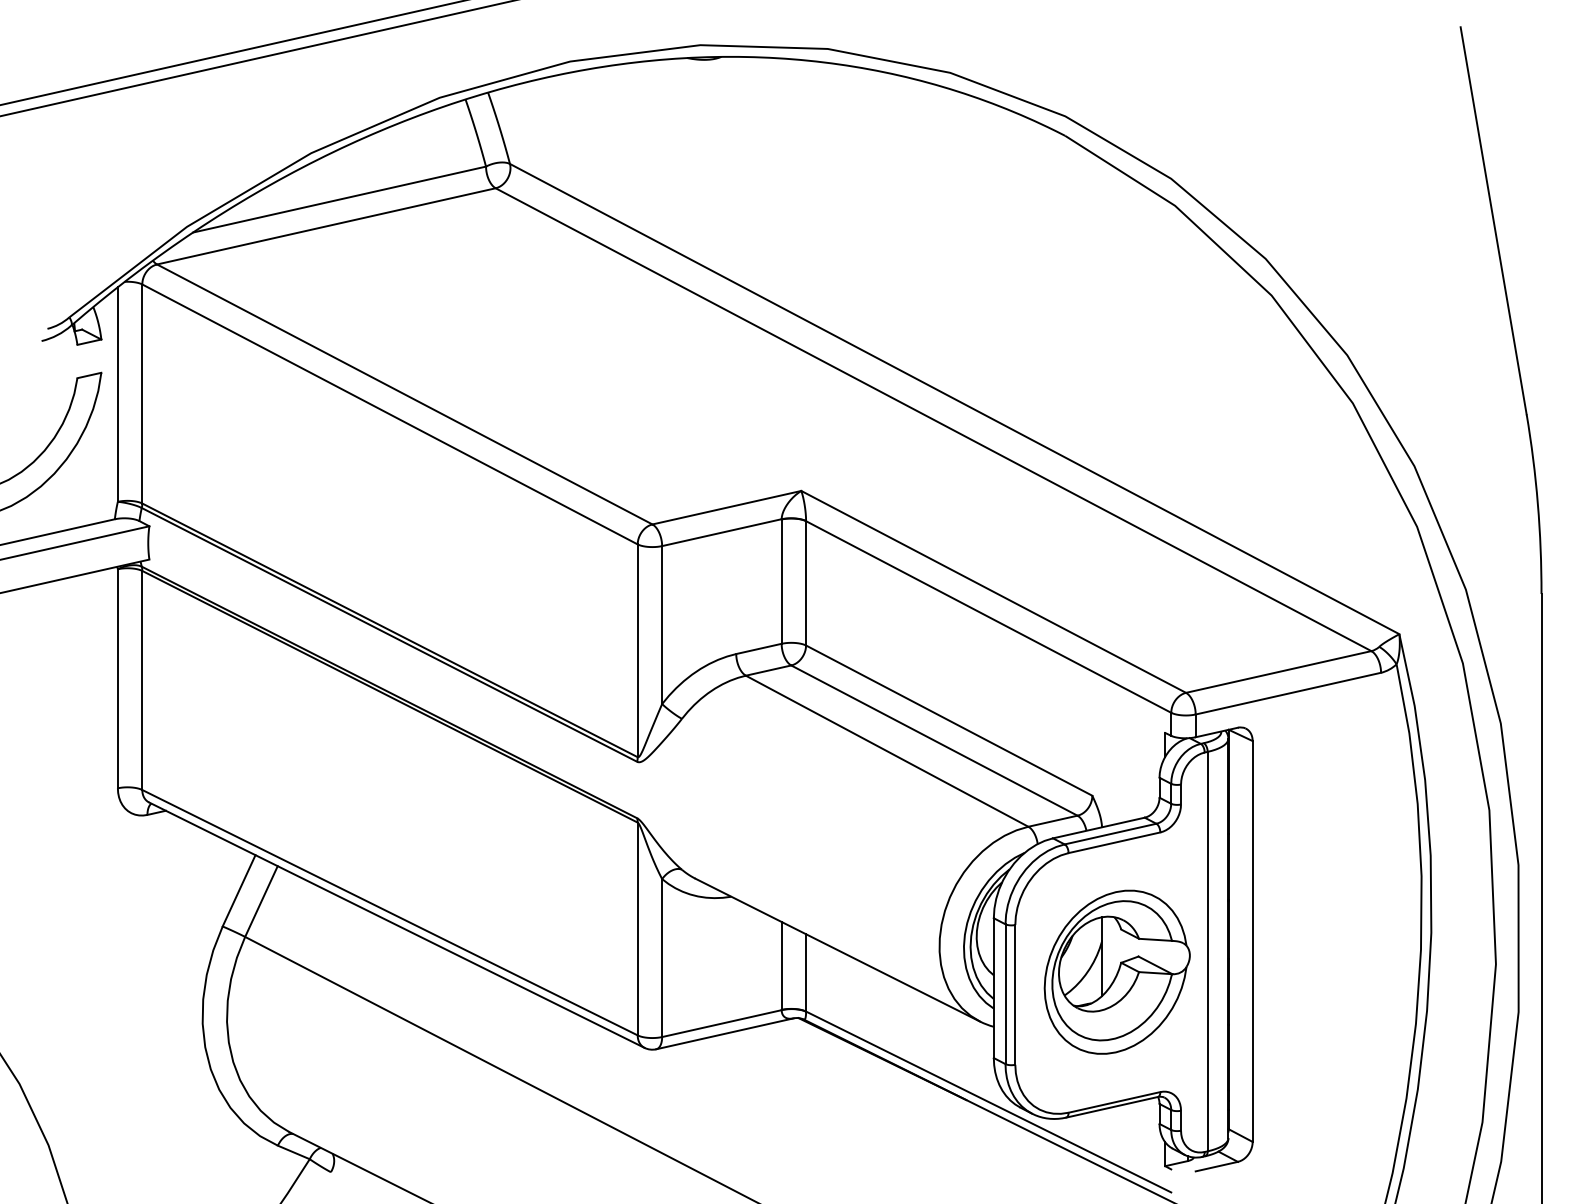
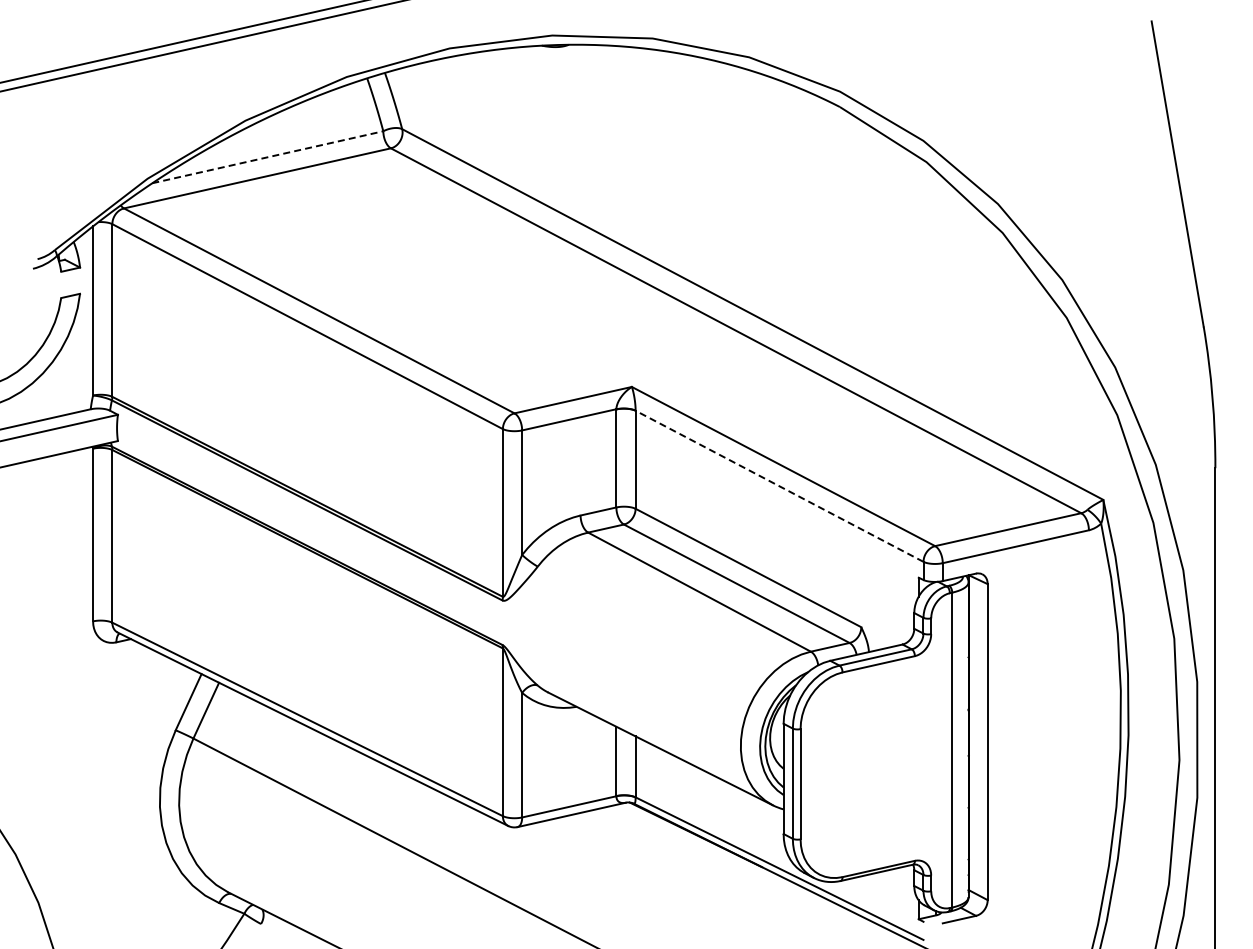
line: (340, 199) -> (268, 157), solid -> dashed
line: (988, 617) -> (779, 486), solid -> dashed
part: (1116, 972) -> (880, 766), removed

